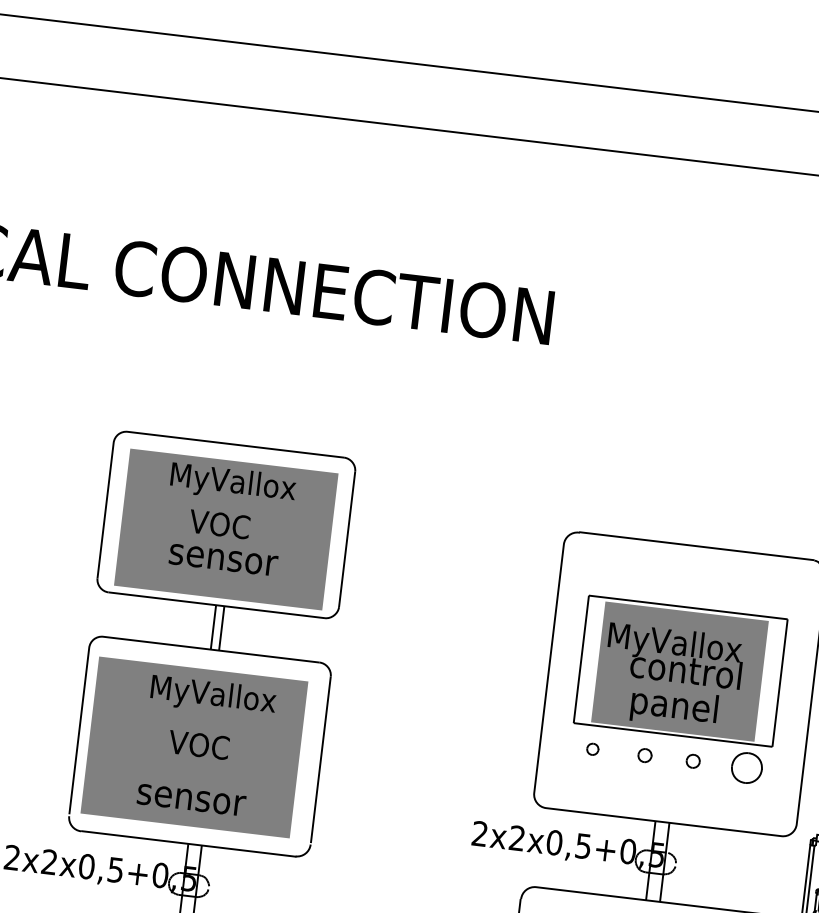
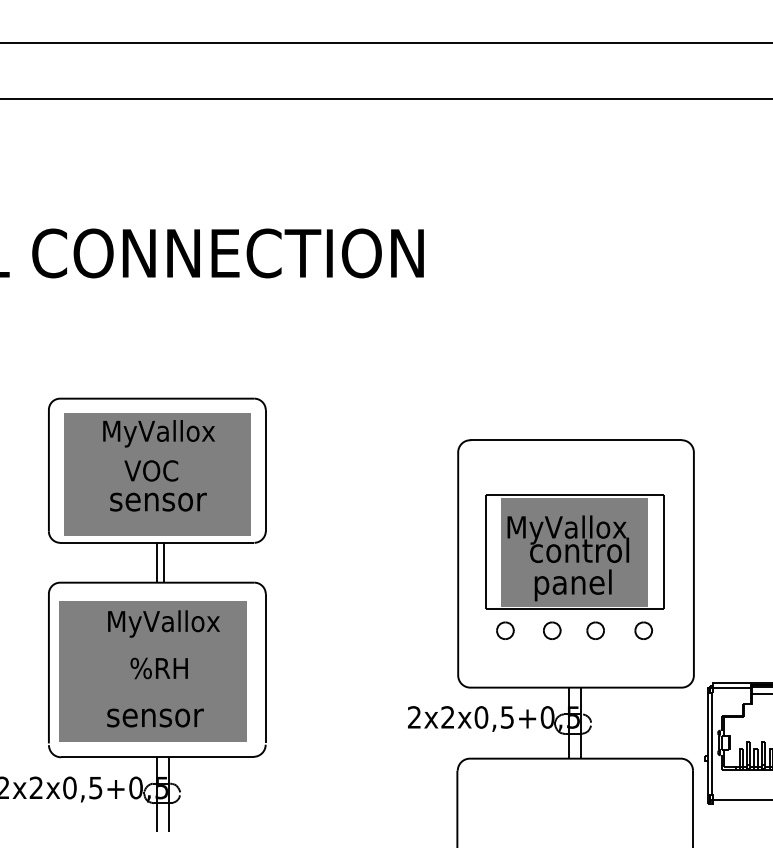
text: (201, 745) -> (158, 668), VOC -> %RH
part: (592, 749) -> (505, 630), size x1.67
part: (645, 755) -> (552, 630), size x1.43
part: (693, 761) -> (595, 630), size x1.43
part: (746, 767) -> (643, 630), size x0.62

